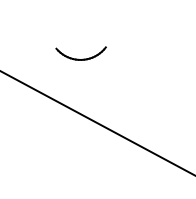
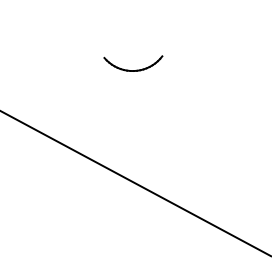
part: (83, 58) -> (136, 69), moved

